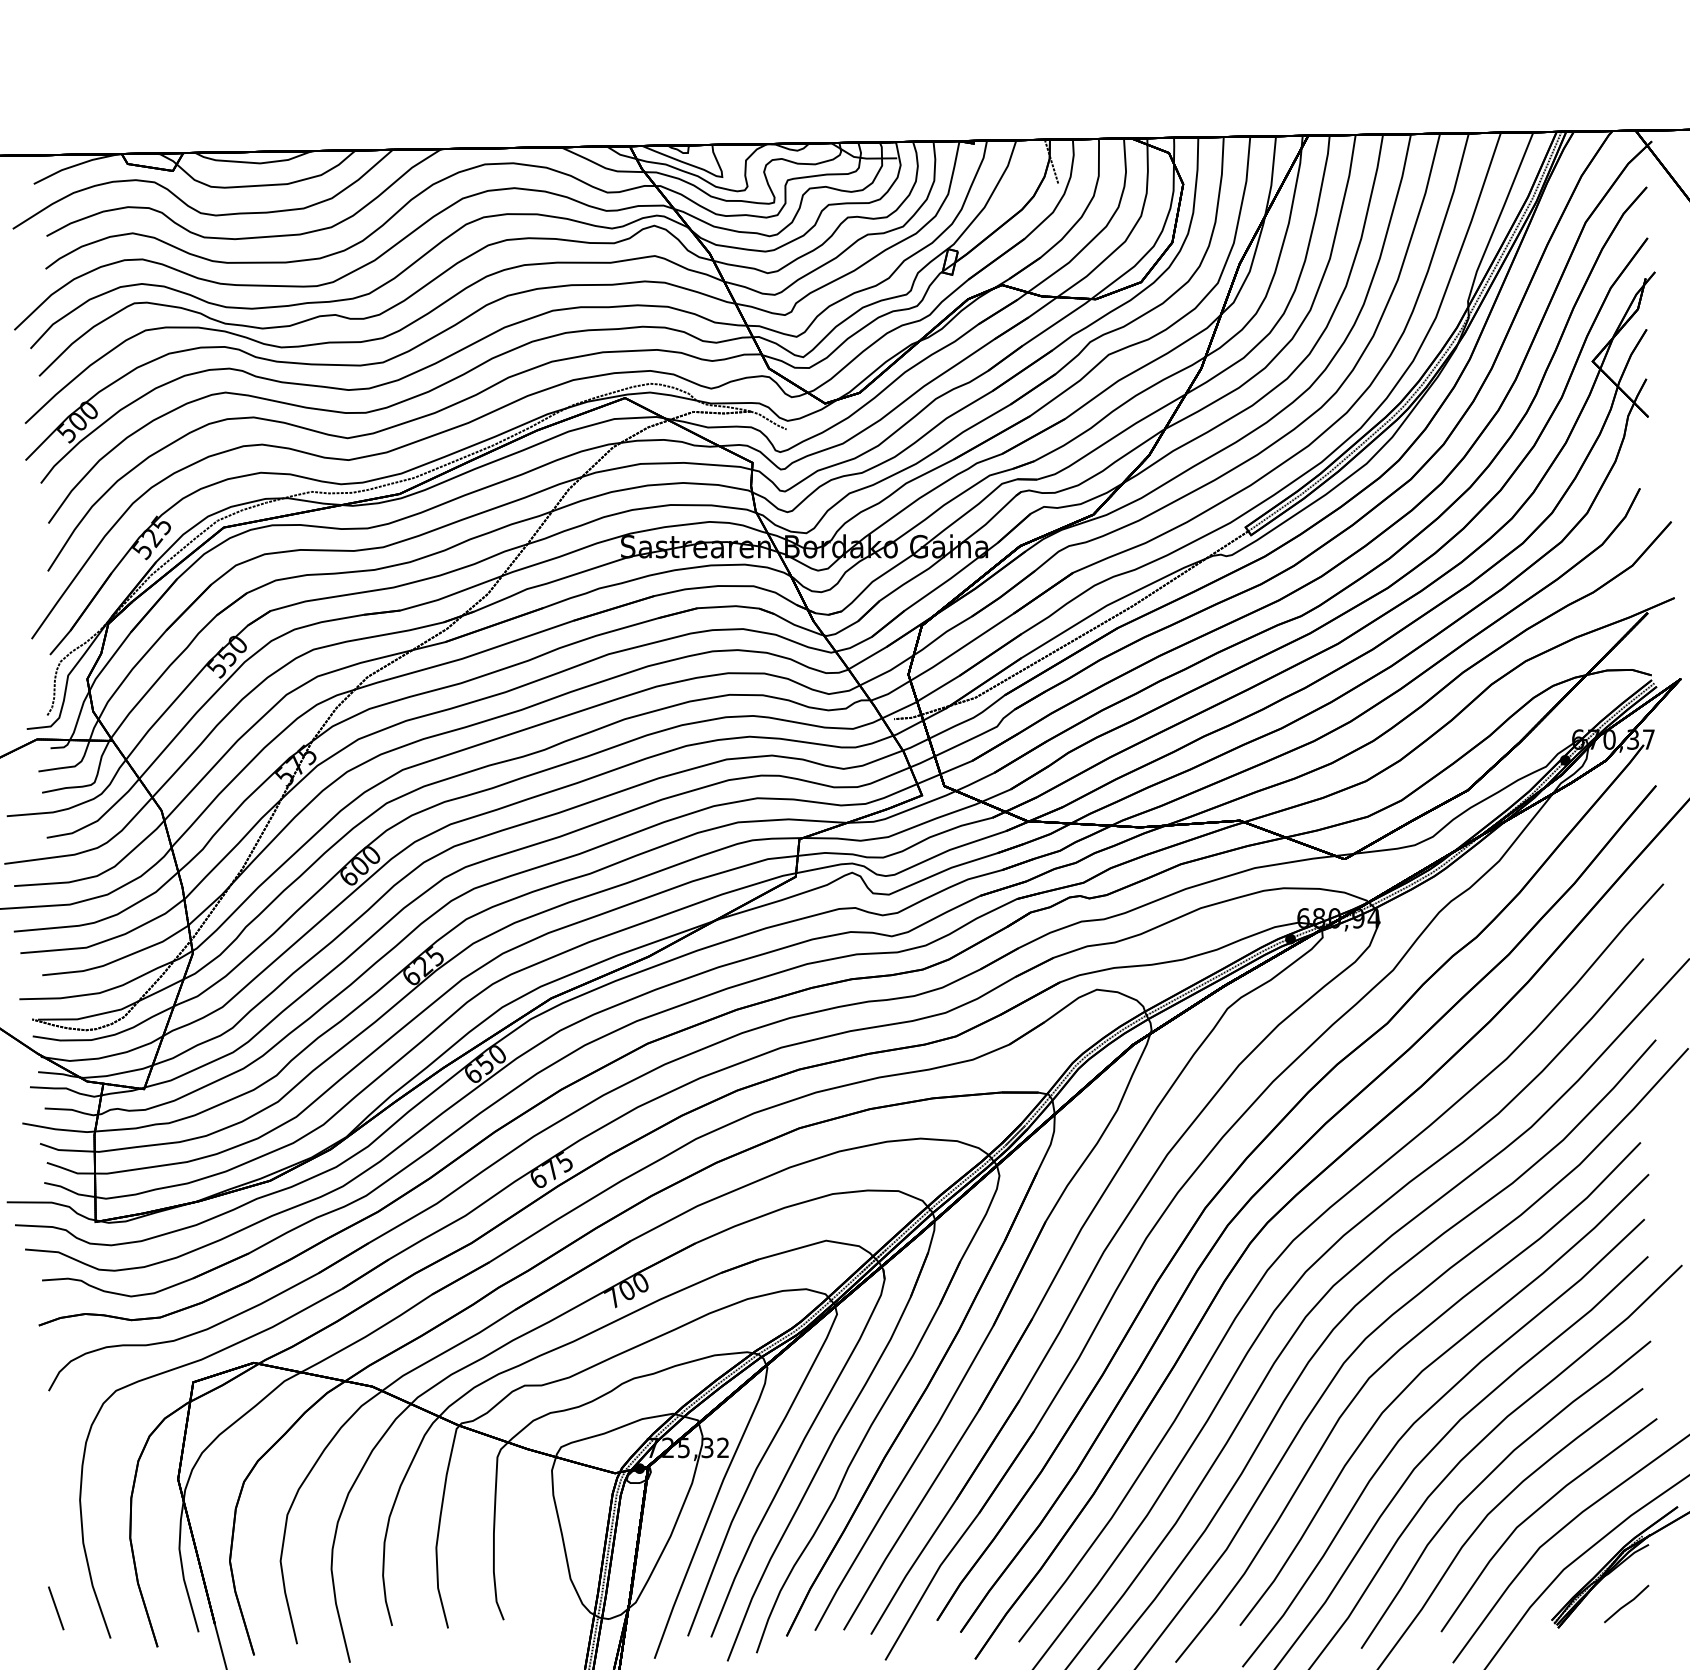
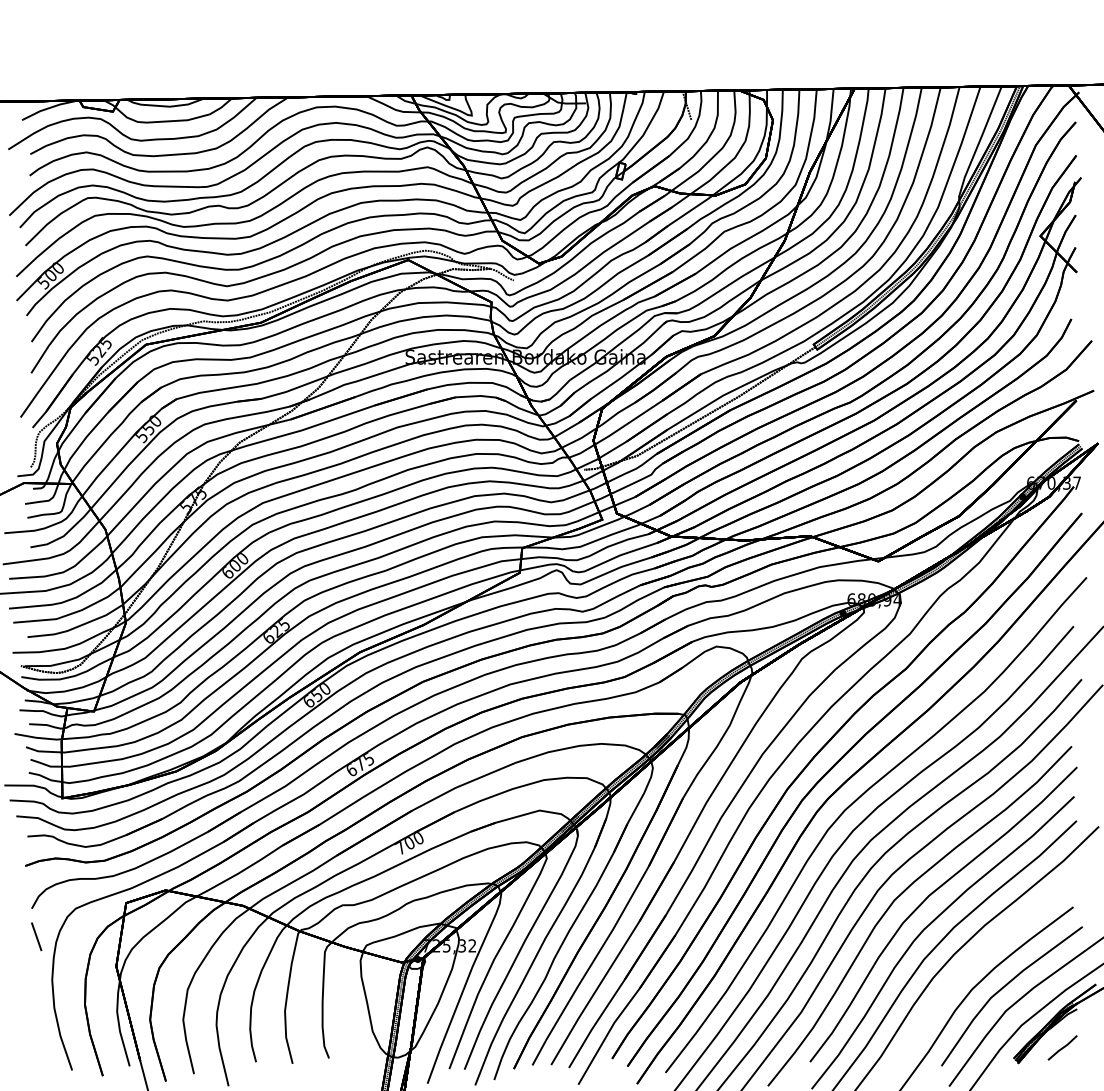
part: (1488, 1477) -> (972, 965), removed
line: (55, 1607) -> (36, 936), moved

